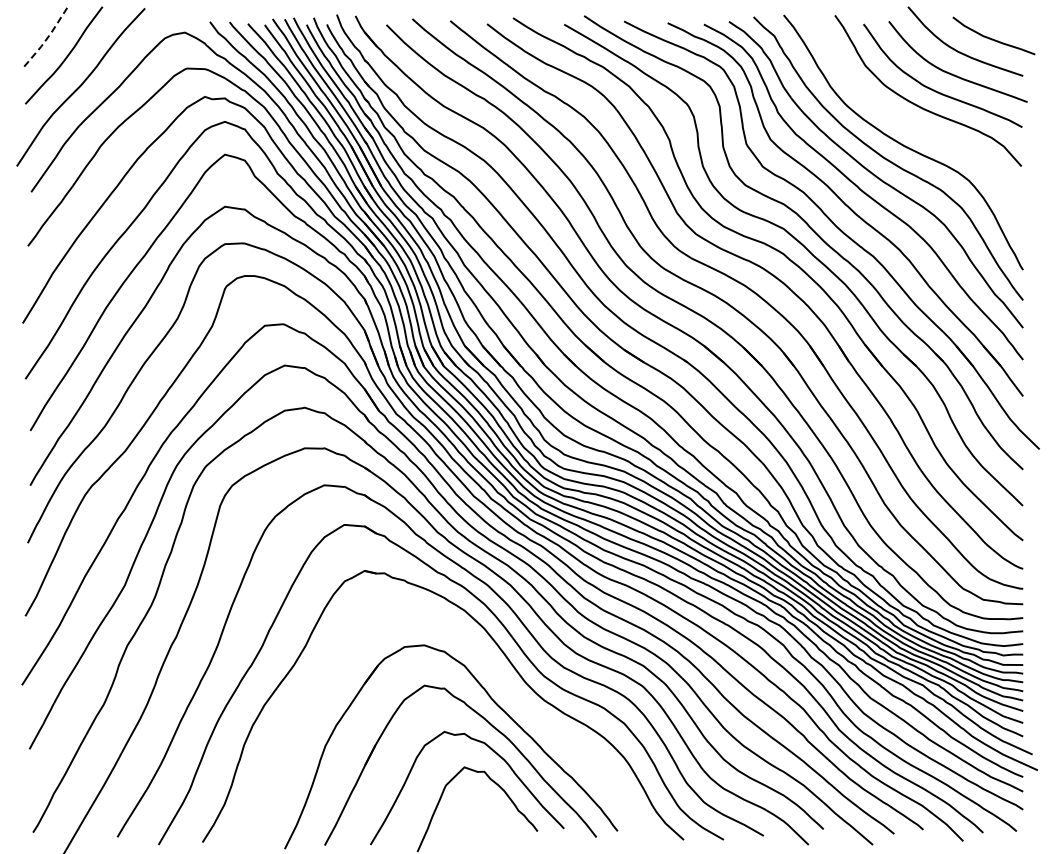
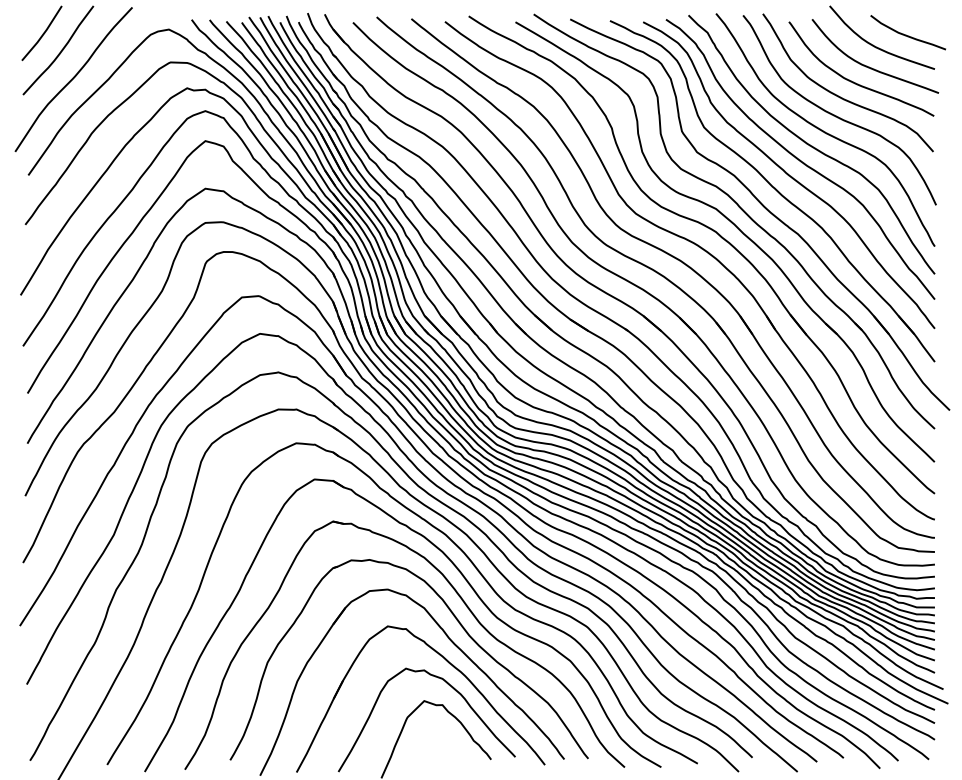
line: (47, 38) -> (43, 34), dashed -> solid
curve: (915, 126) -> (836, 115), added
part: (501, 681) -> (458, 622), added

